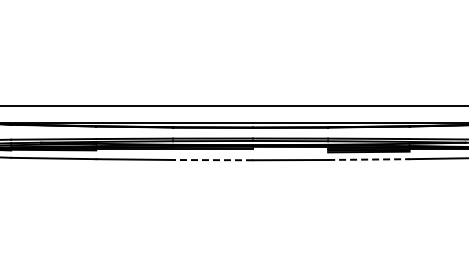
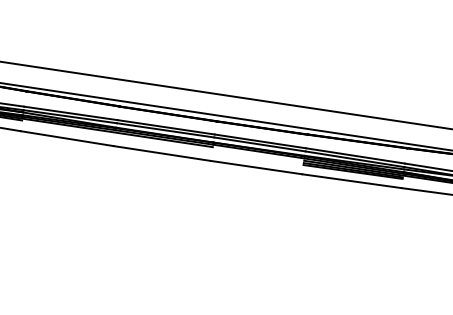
line: (368, 159) -> (351, 180), dashed -> solid
line: (212, 160) -> (161, 153), dashed -> solid

